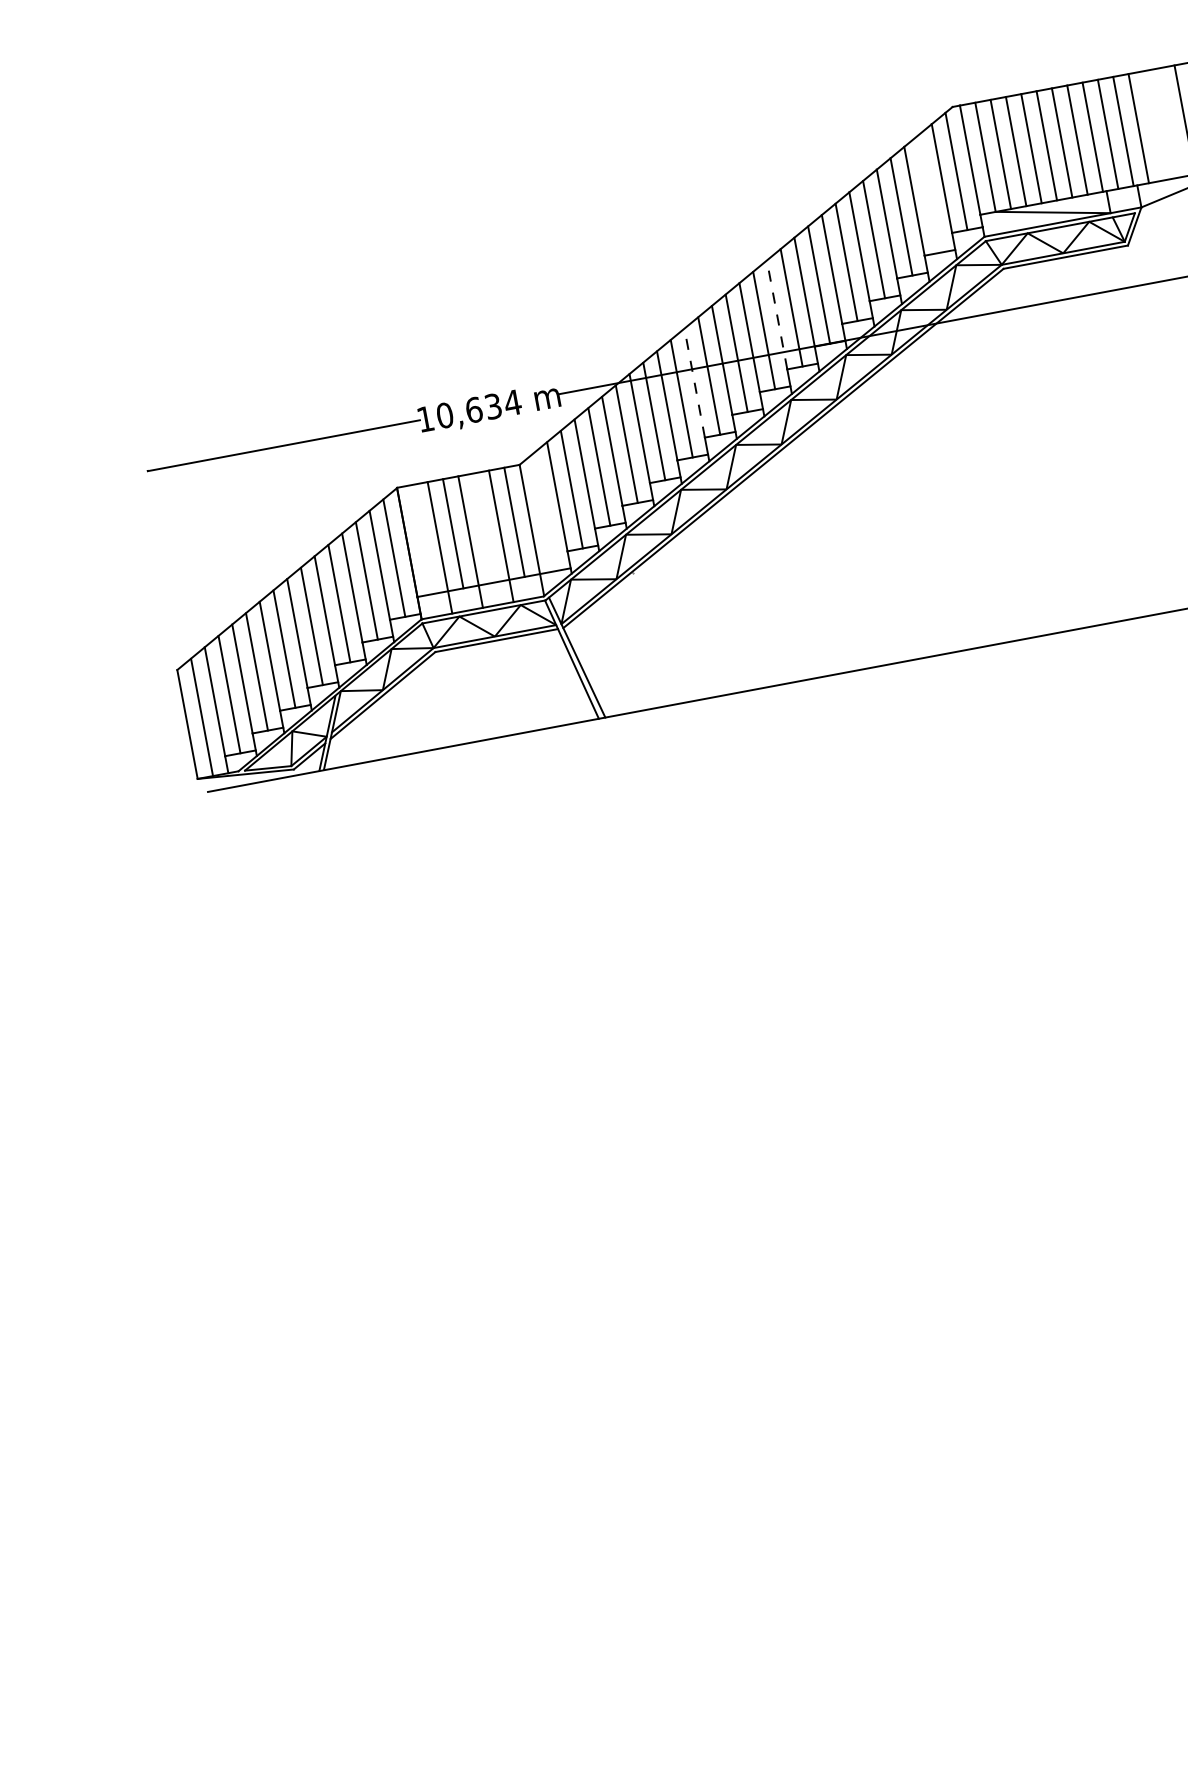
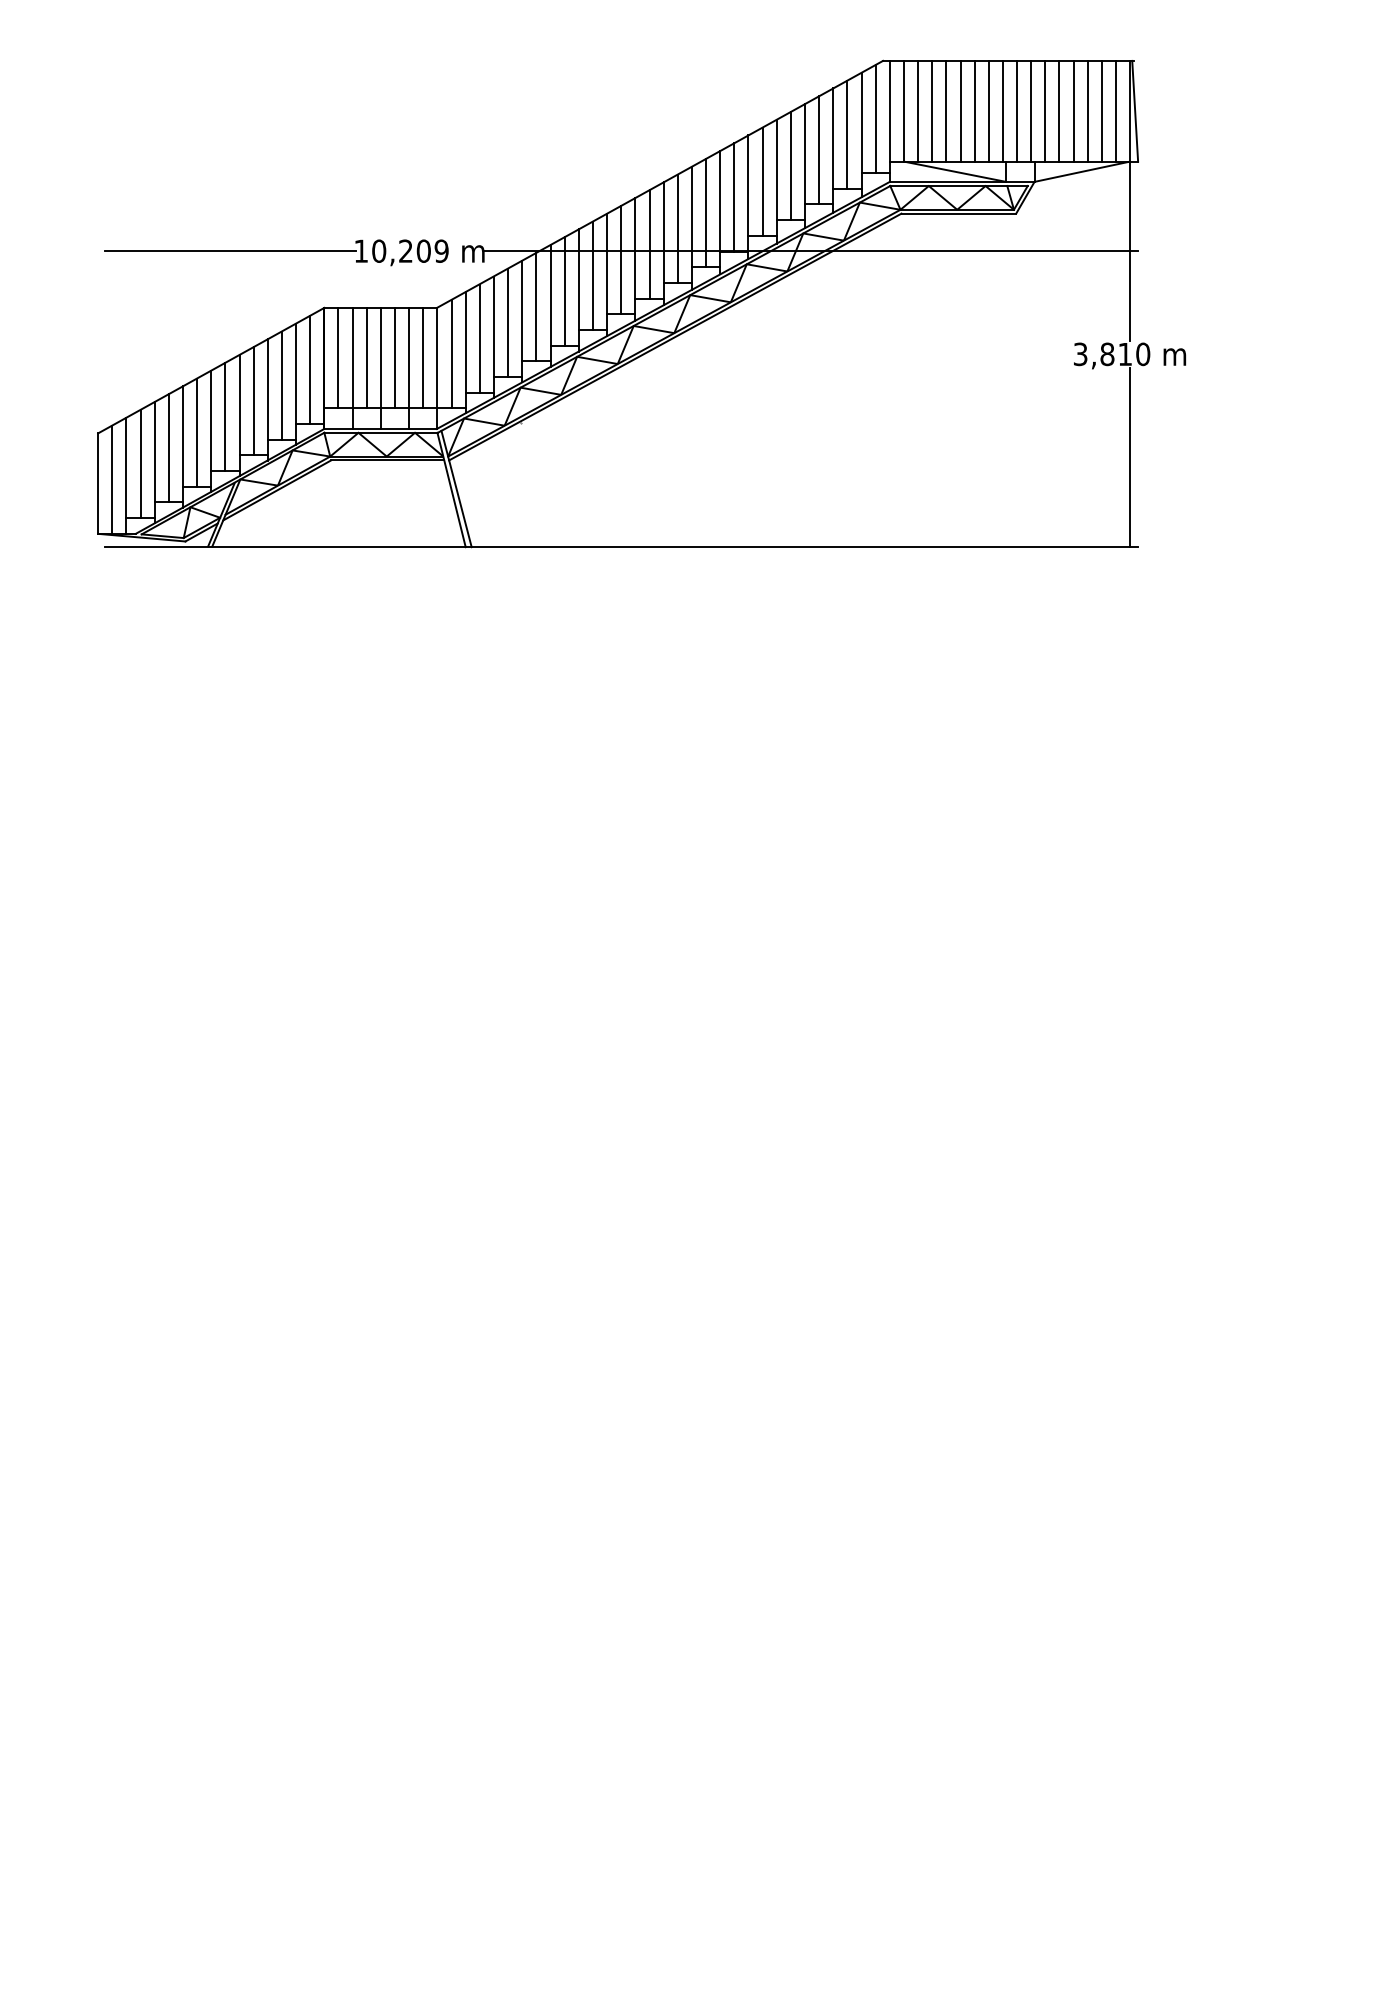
line: (1169, 122) -> (1073, 110), added
line: (1153, 124) -> (1059, 110), added
line: (929, 193) -> (847, 134), added
line: (776, 314) -> (691, 216), dashed -> solid
line: (695, 382) -> (607, 263), dashed -> solid
text: (494, 405) -> (424, 250), 10,634 -> 10,209
line: (544, 511) -> (451, 353), added
line: (484, 527) -> (395, 357), added
line: (422, 538) -> (338, 357), added

